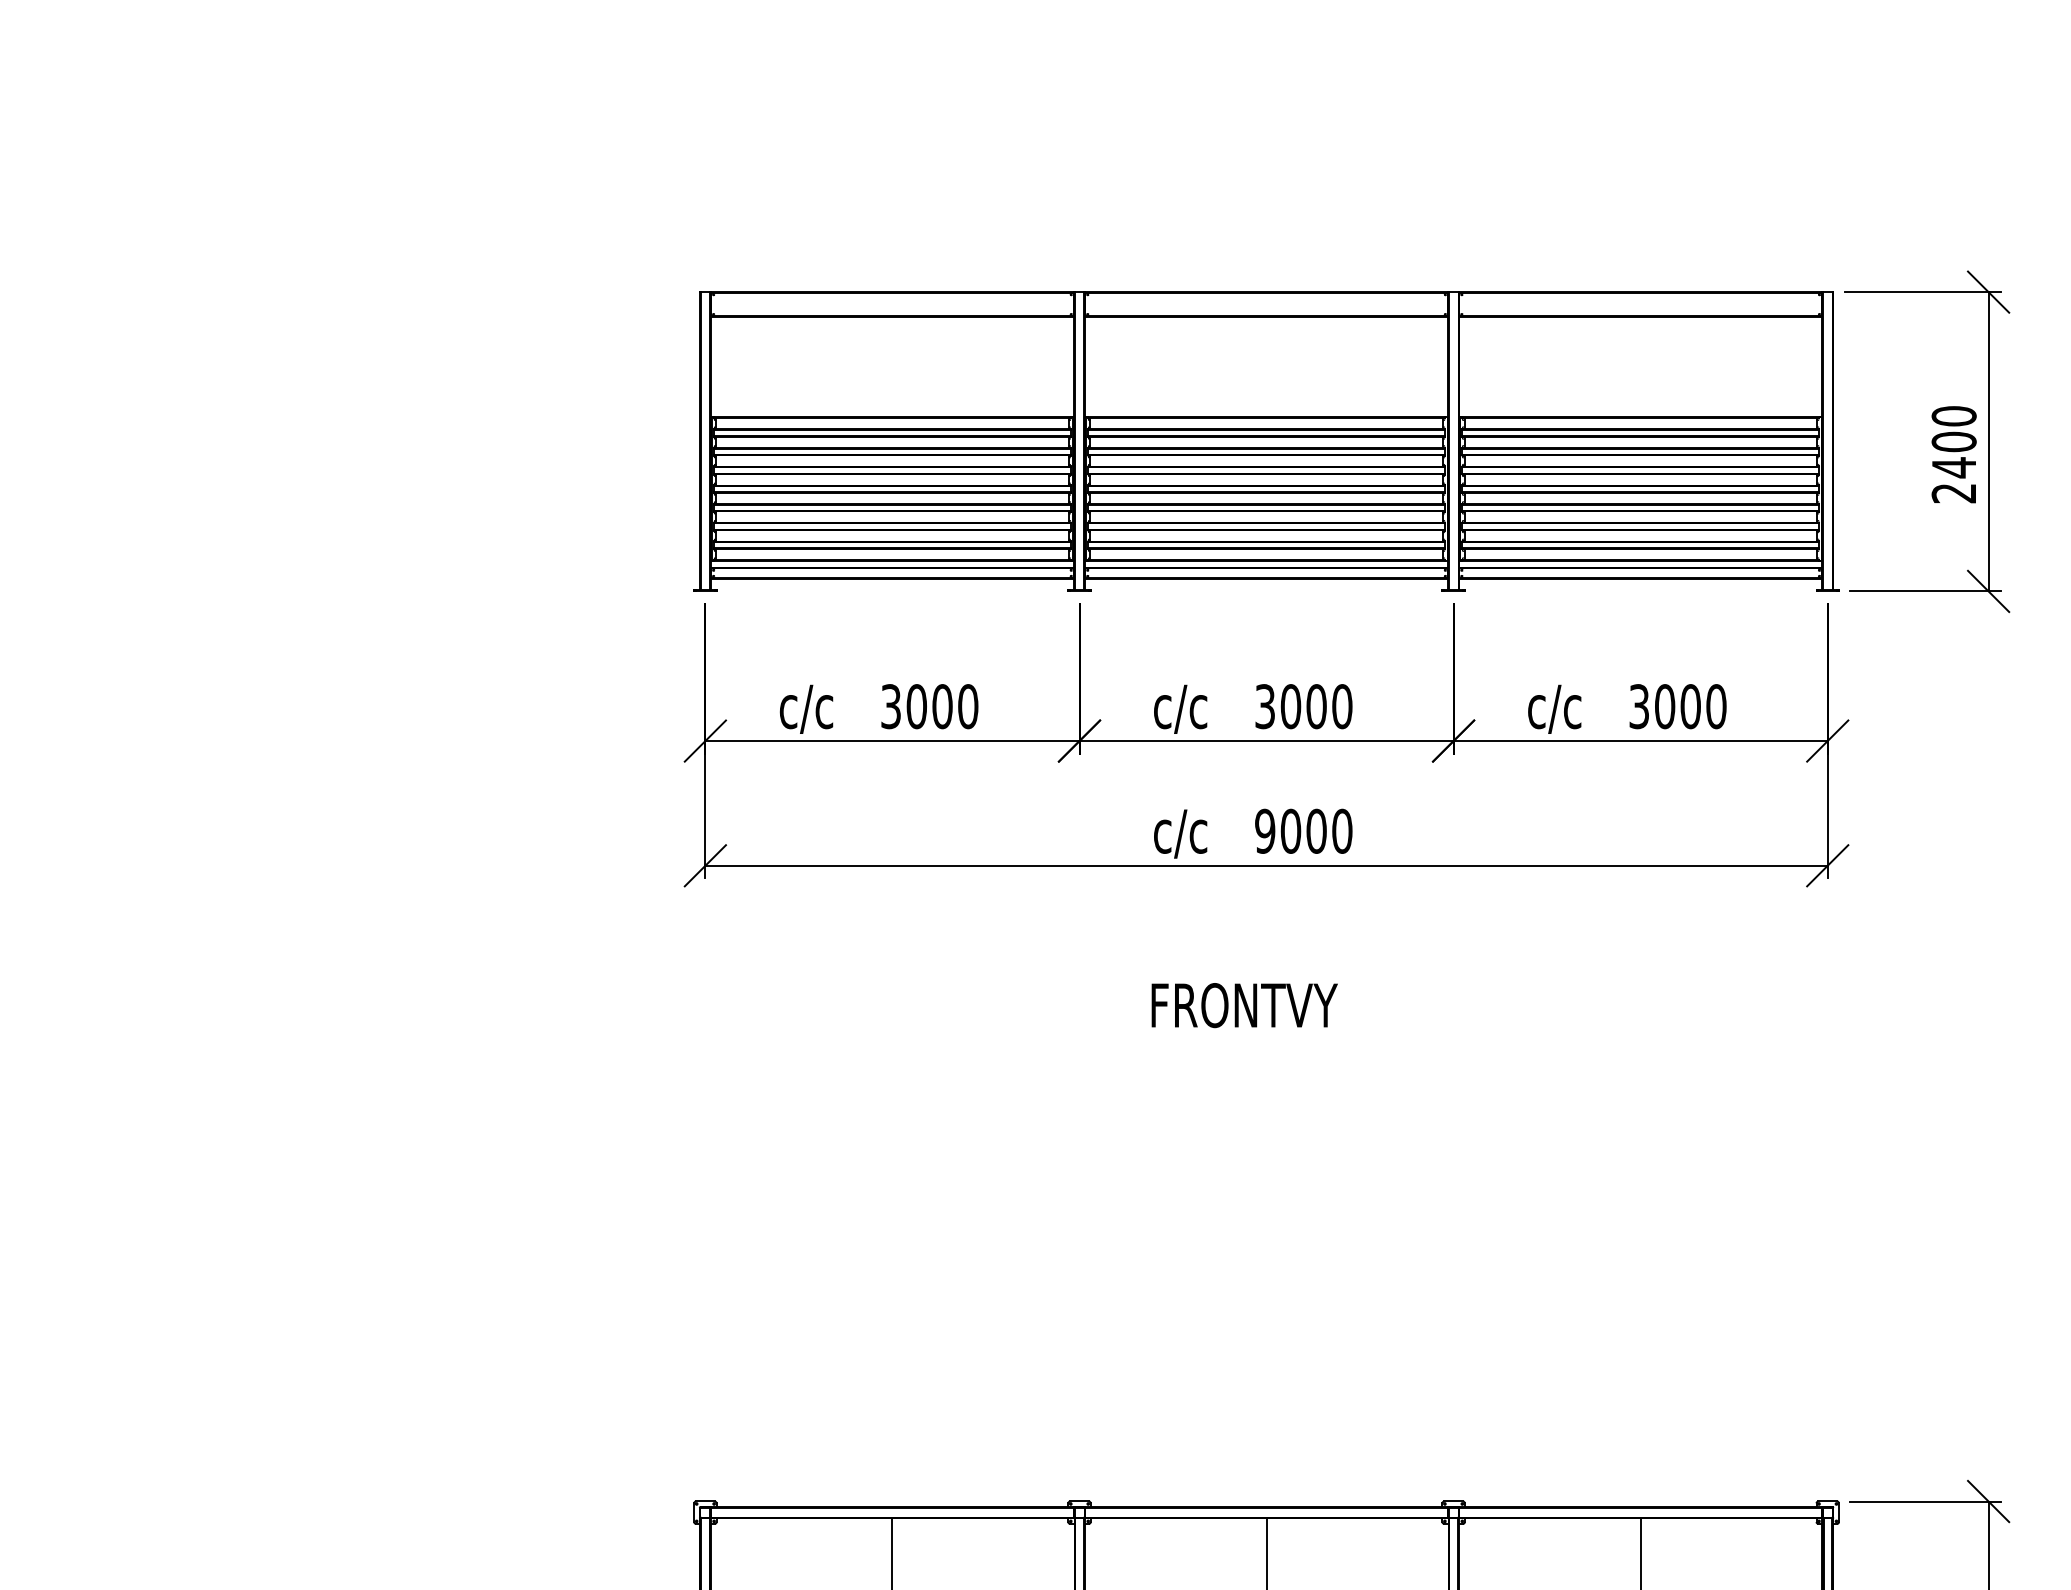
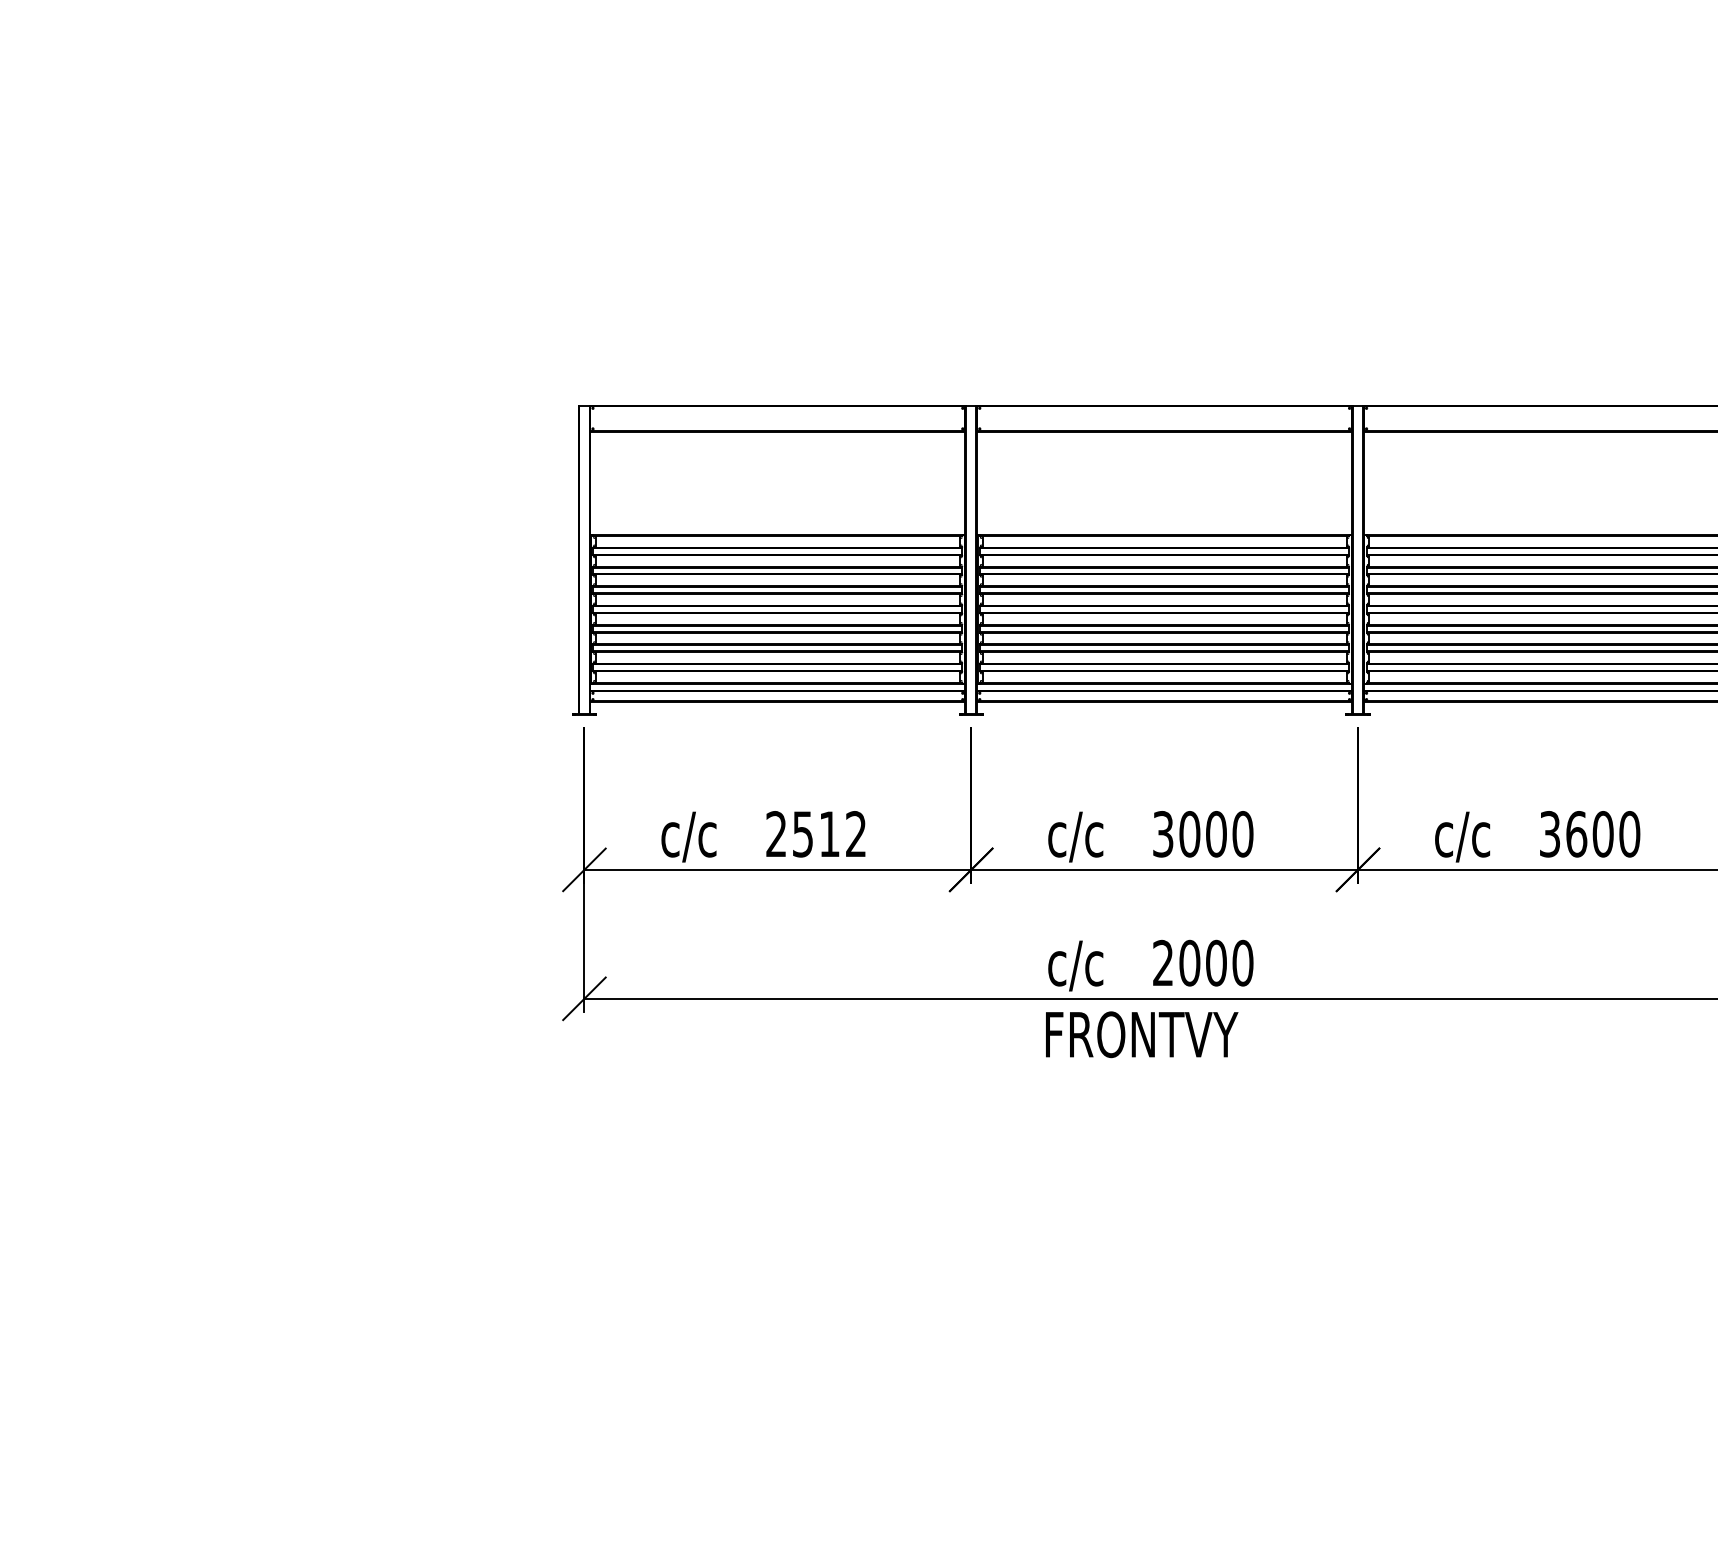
text: (929, 706) -> (816, 834), 3000 -> 2512
text: (1665, 706) -> (1577, 834), 3000 -> 3600
text: (1265, 830) -> (1163, 962), 9000 -> 2000
text: (1244, 1005) -> (1141, 1034), moved

